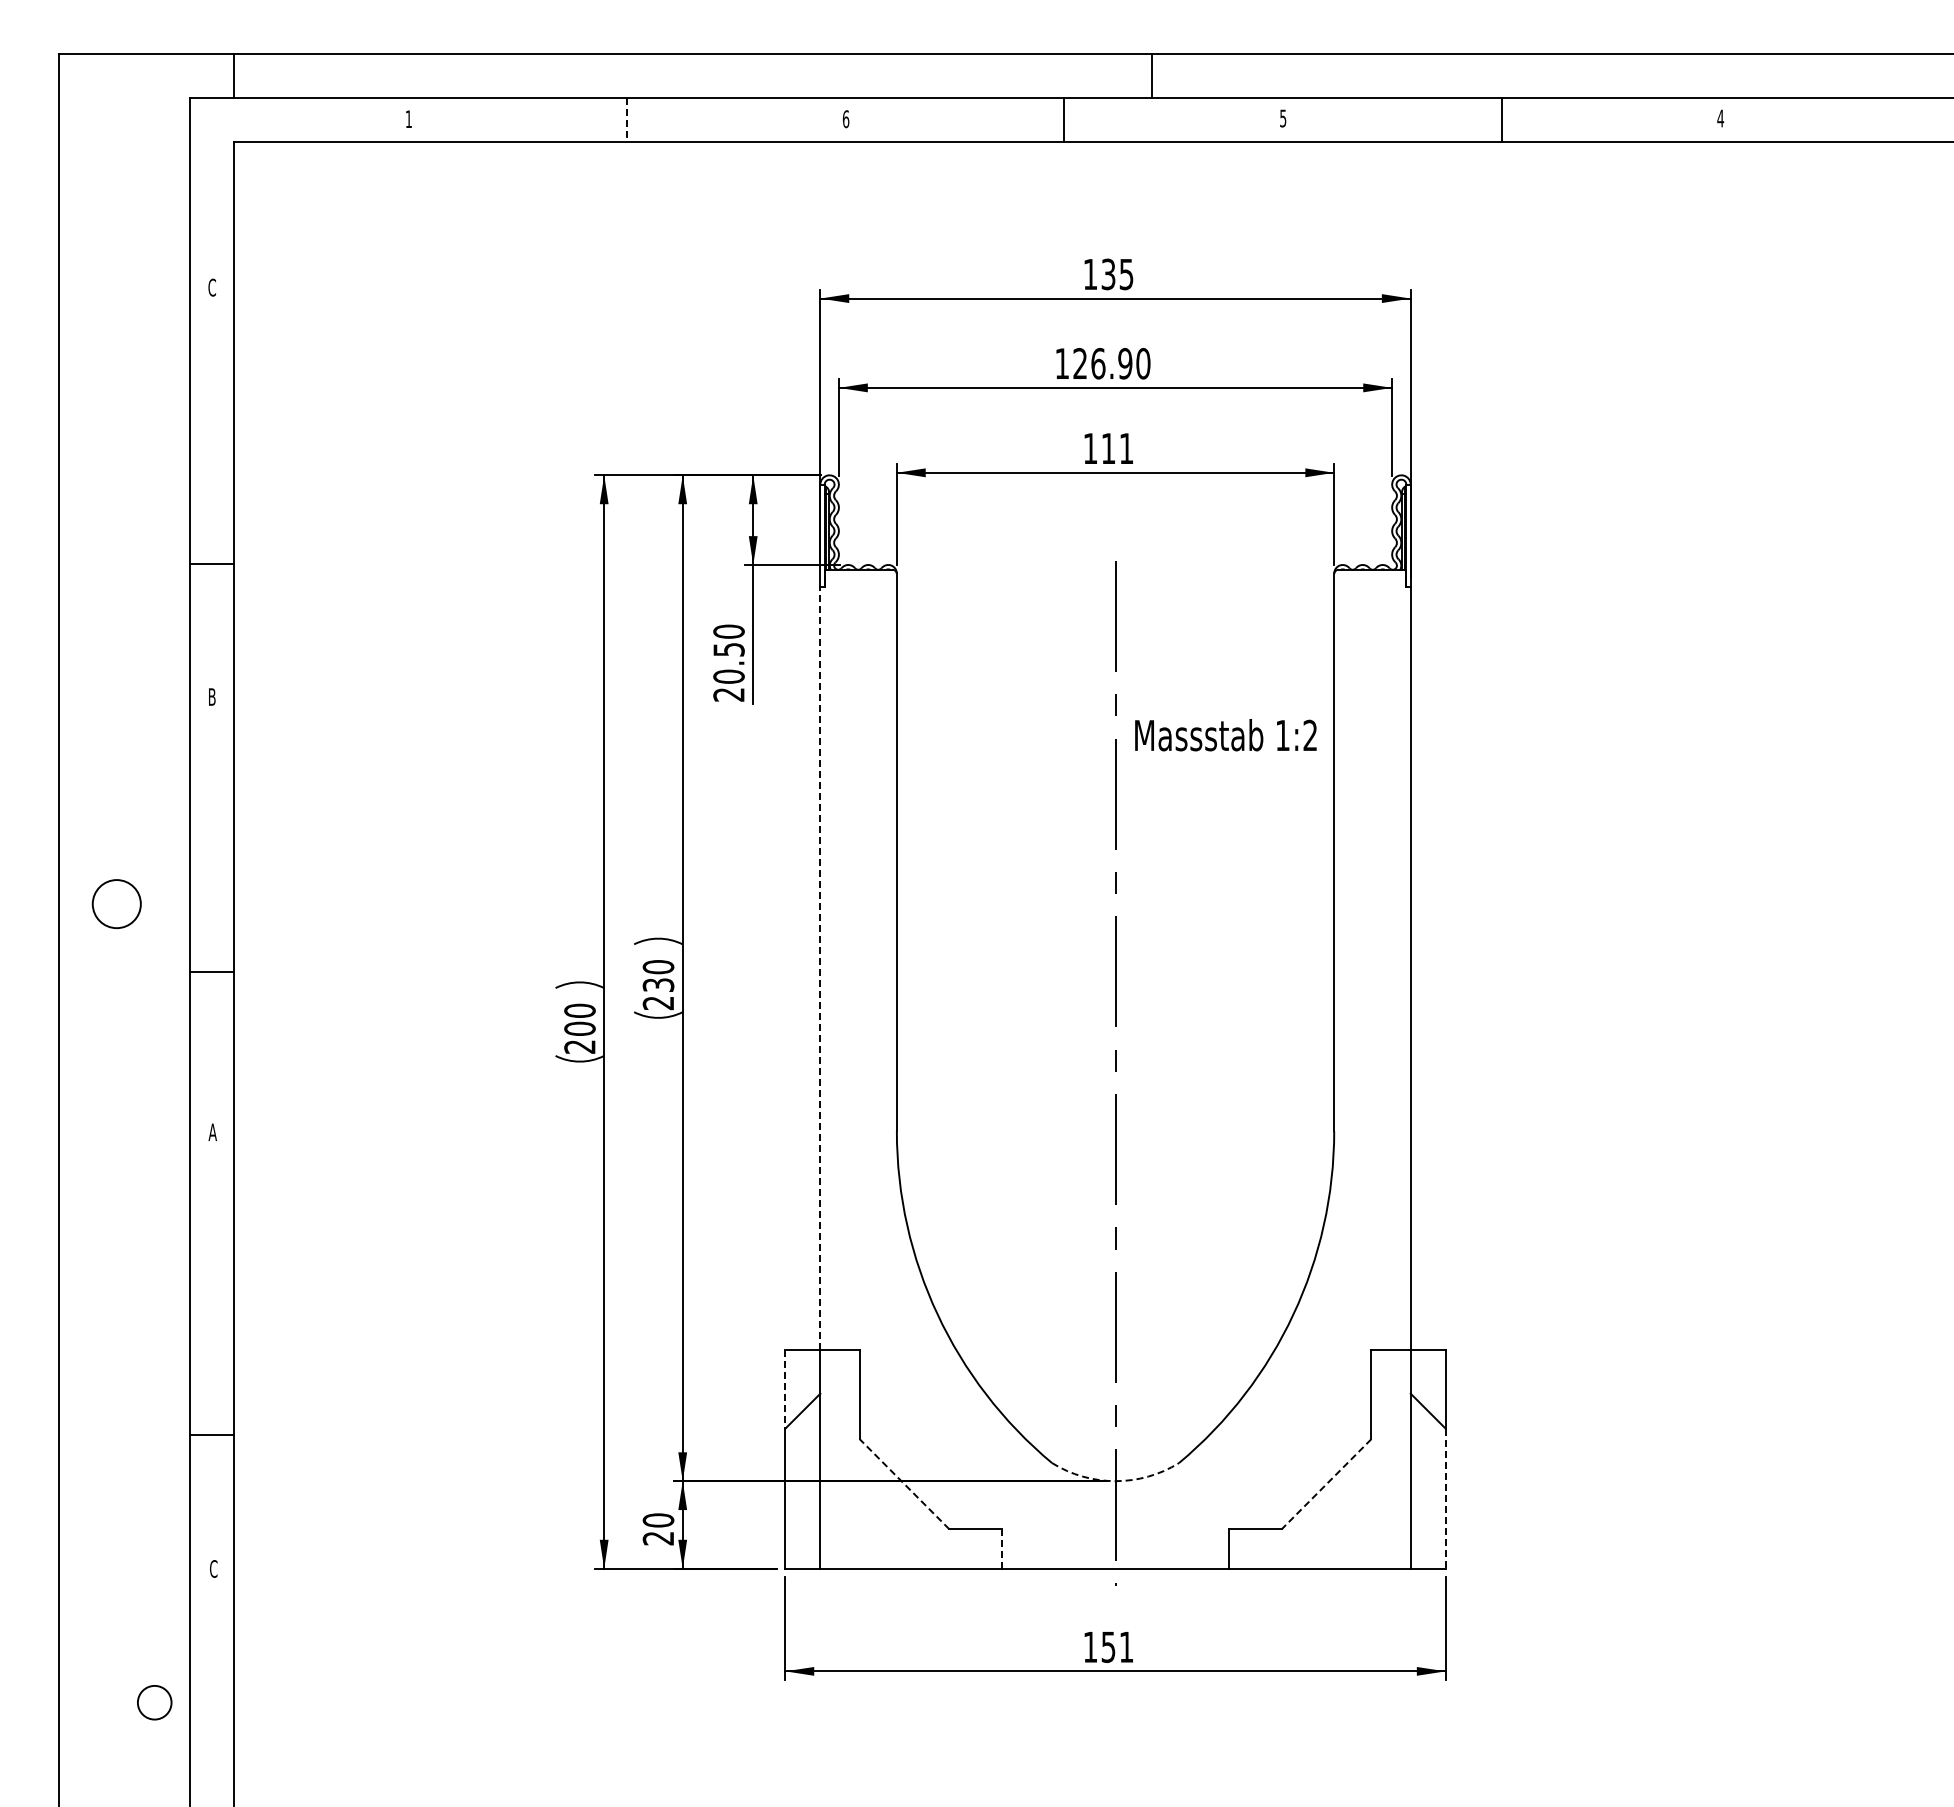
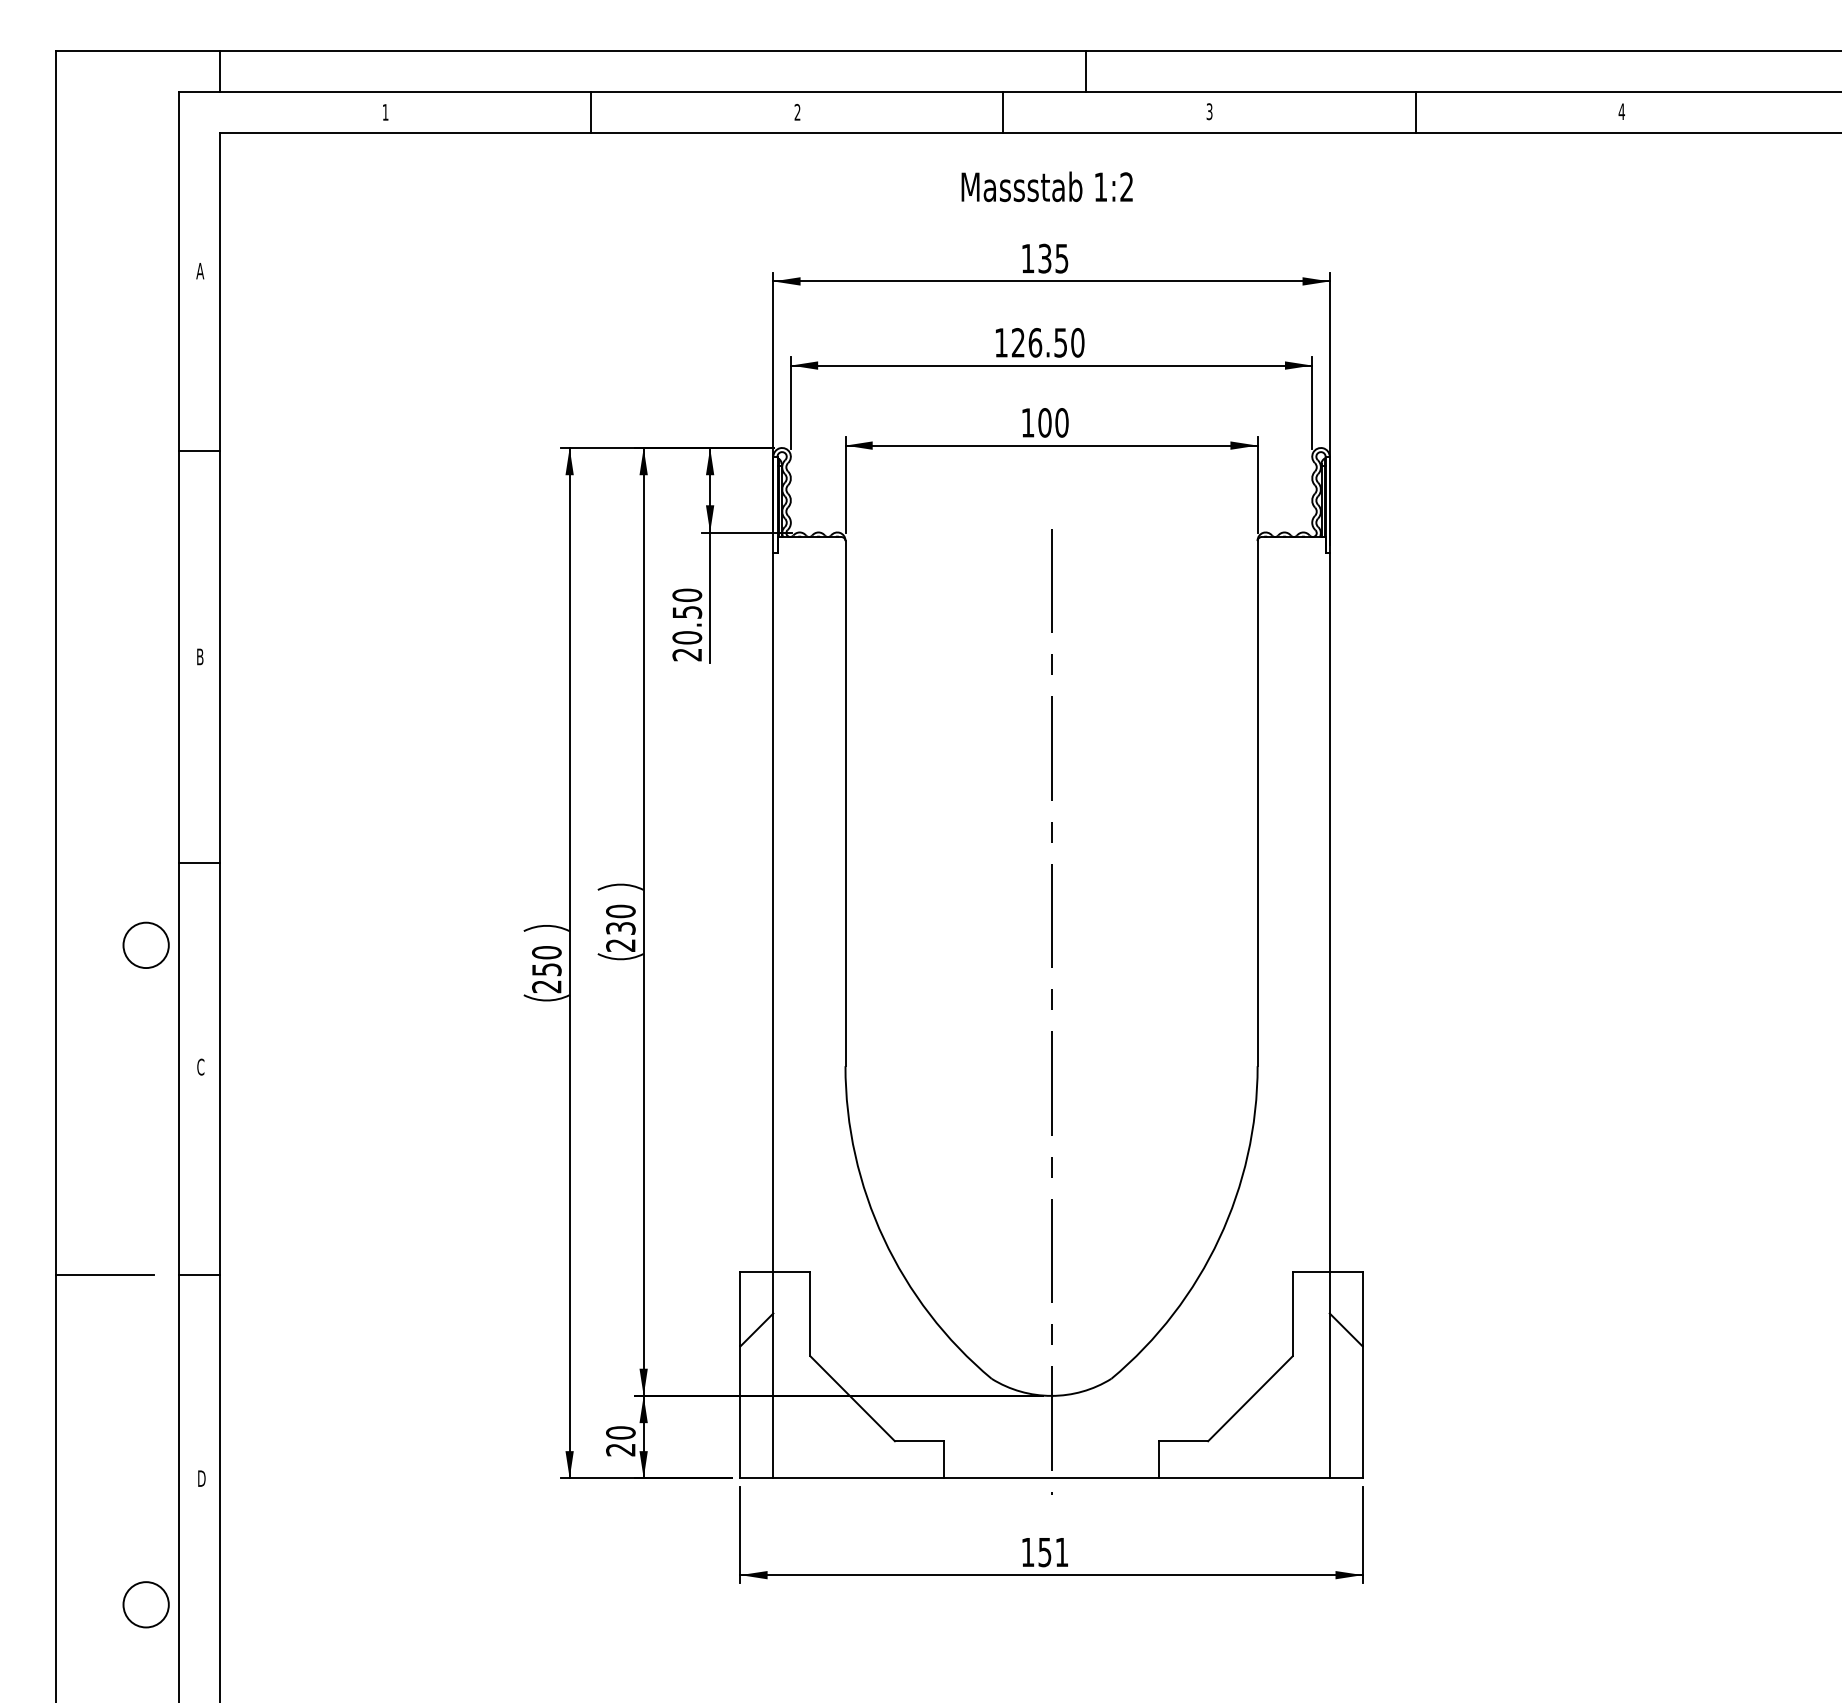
text: (1283, 117) -> (1209, 110), 5 -> 3
line: (627, 119) -> (591, 112), dashed -> solid
text: (845, 119) -> (797, 112), 6 -> 2
text: (212, 287) -> (200, 270), C -> A
text: (1125, 363) -> (1060, 342), 126.90 -> 126.50
text: (1117, 448) -> (1053, 422), 111 -> 100
line: (211, 564) -> (199, 450), moved
text: (1225, 735) -> (1046, 187), moved
circle: (116, 903) -> (145, 944), moved
line: (820, 968) -> (773, 912), dashed -> solid
line: (211, 971) -> (199, 862), moved
text: (579, 1028) -> (546, 969), 200 -> 250
text: (212, 1132) -> (200, 1067), A -> C
line: (110, 1352) -> (104, 1274), added
line: (785, 1389) -> (740, 1309), dashed -> solid
line: (211, 1434) -> (199, 1274), moved
arc: (1115, 1481) -> (1051, 1396), dashed -> solid
line: (904, 1484) -> (852, 1399), dashed -> solid
line: (1326, 1484) -> (1250, 1399), dashed -> solid
line: (1445, 1498) -> (1362, 1412), dashed -> solid
line: (1001, 1548) -> (944, 1459), dashed -> solid
text: (213, 1568) -> (201, 1478), C -> D
circle: (154, 1702) -> (145, 1604), size x1.43

